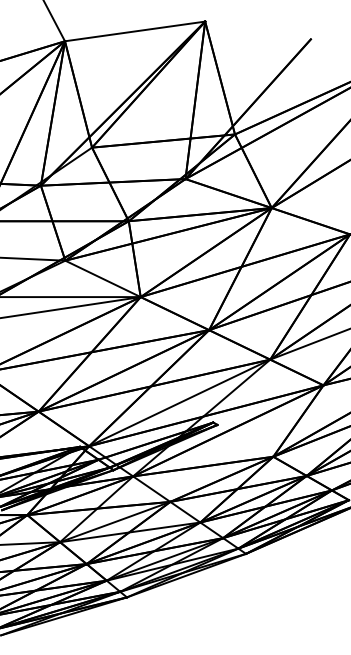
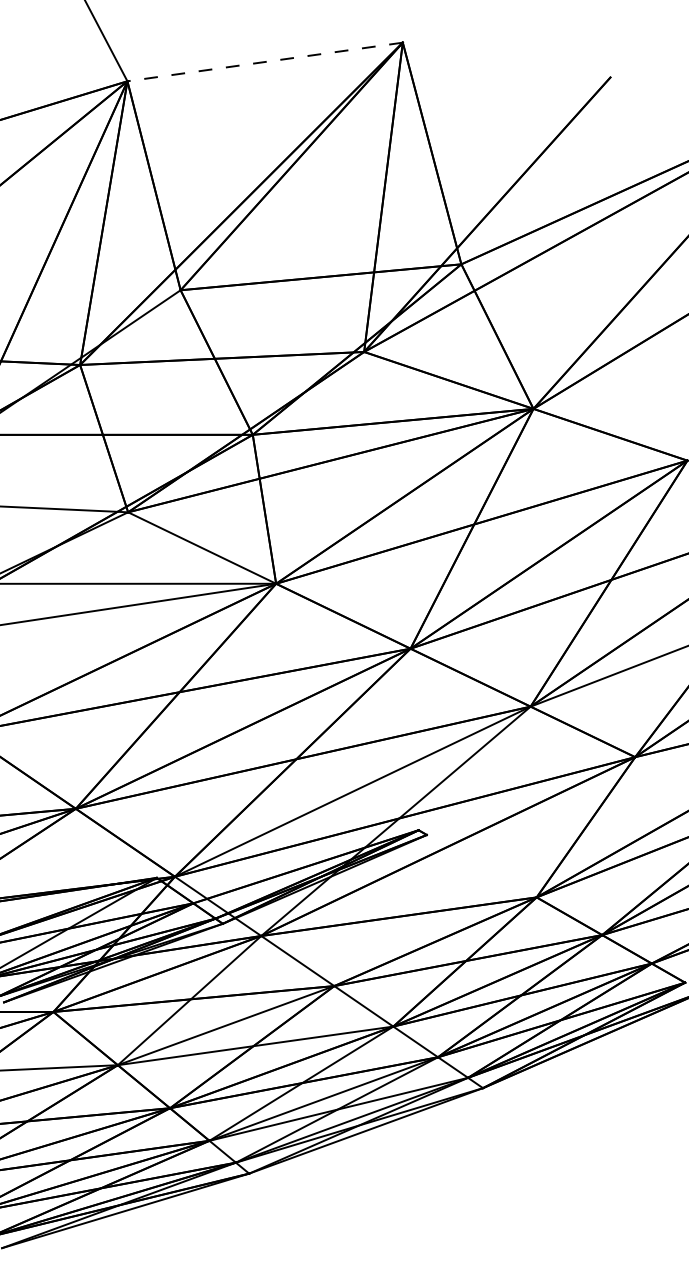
line: (135, 31) -> (265, 62), solid -> dashed

